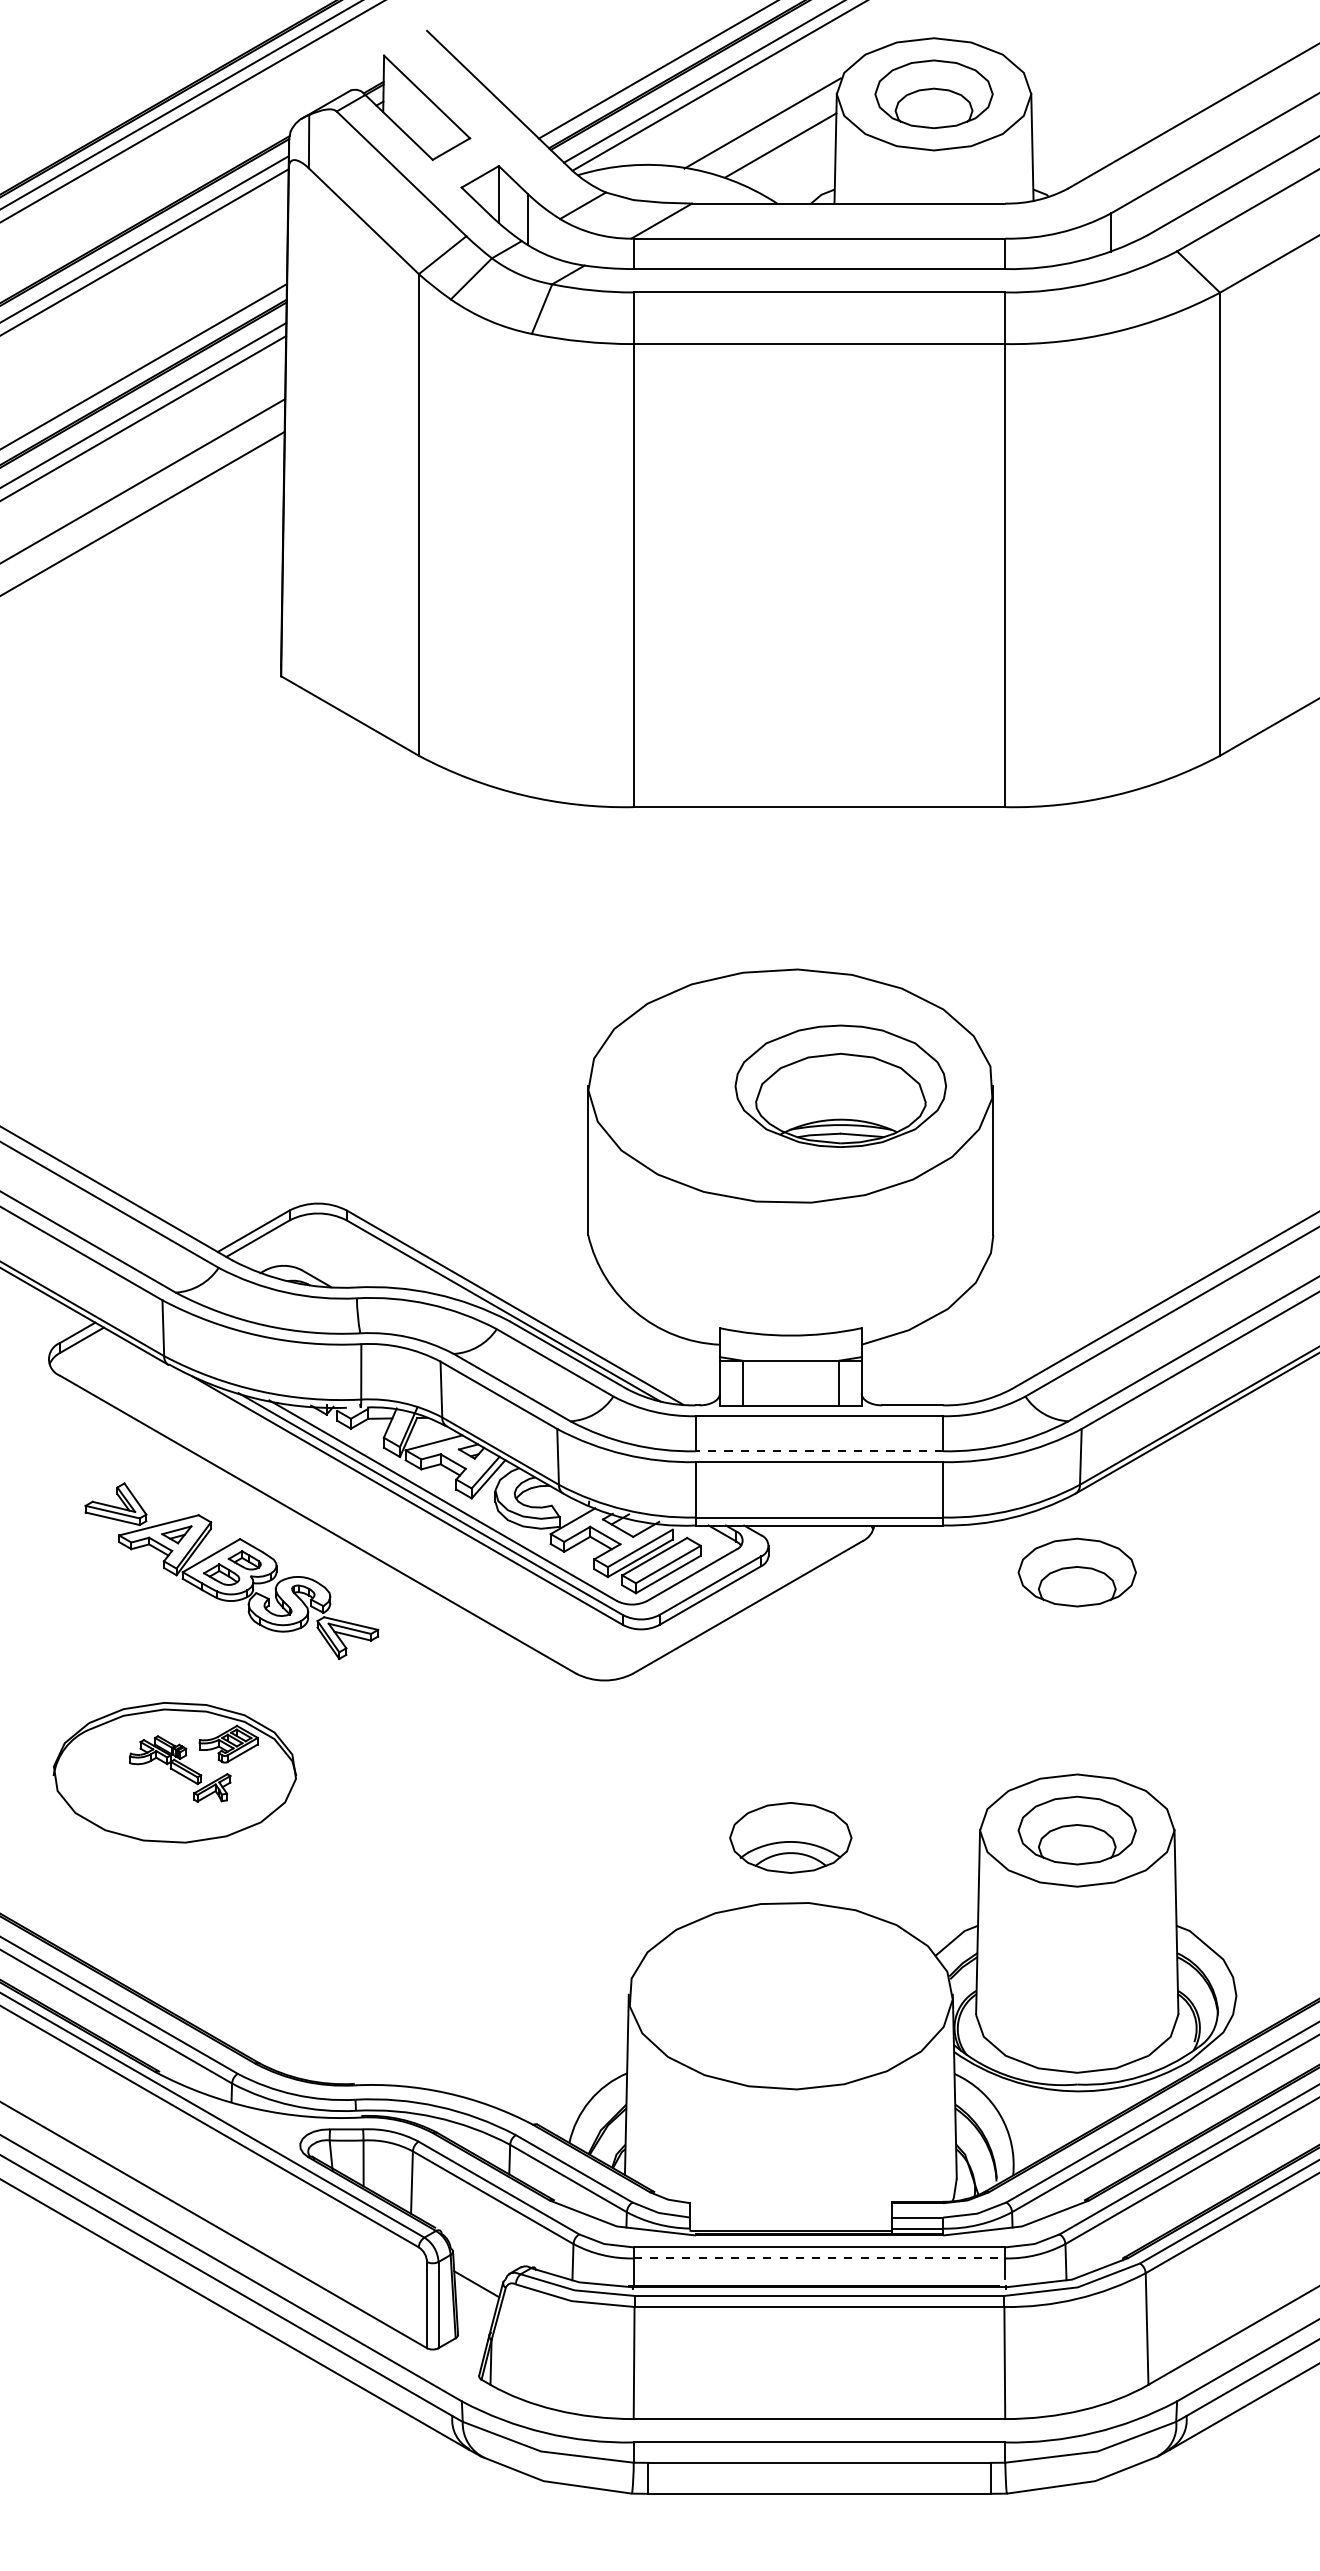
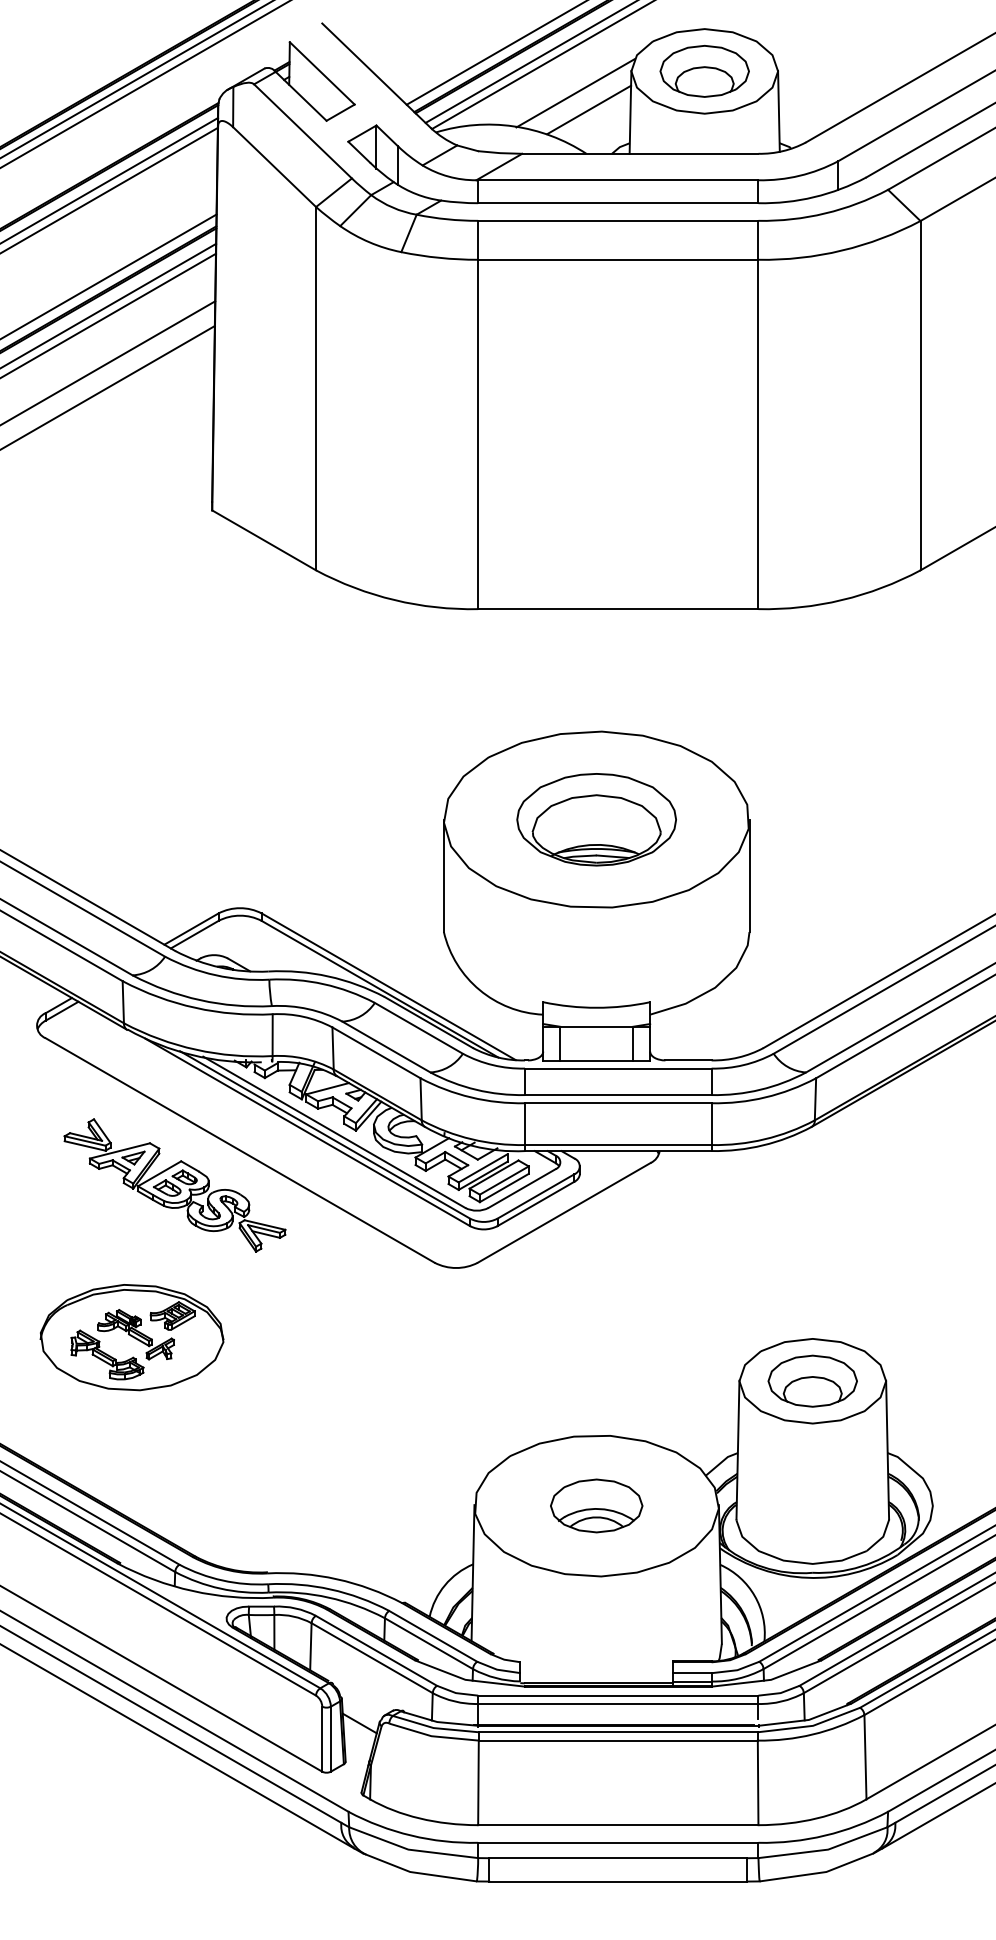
part: (840, 1085) -> (596, 819), moved
line: (819, 1451) -> (618, 1095), dashed -> solid
part: (1076, 1572) -> (812, 1186), removed
part: (142, 1795) -> (107, 1354), added
part: (790, 1837) -> (596, 1505), moved
line: (819, 2258) -> (618, 1704), dashed -> solid

